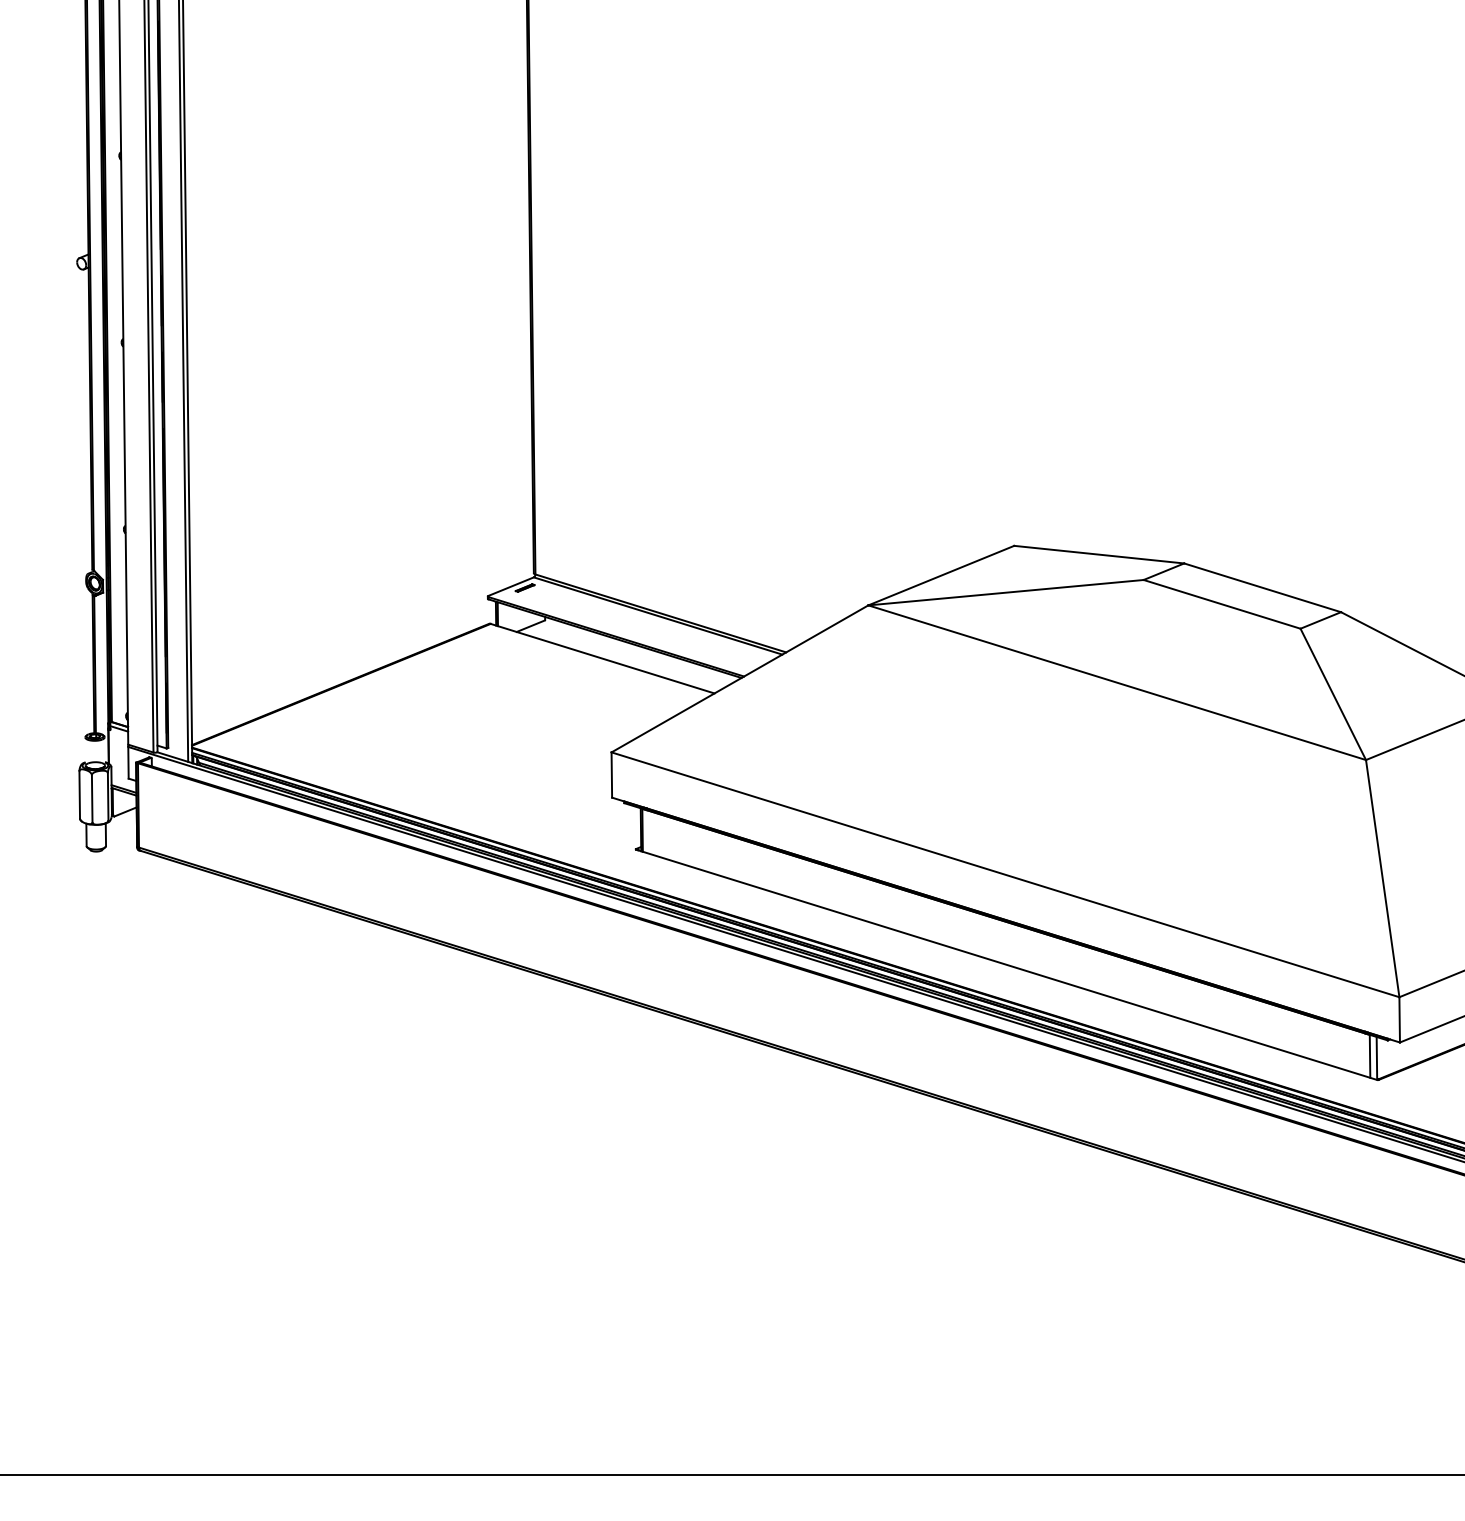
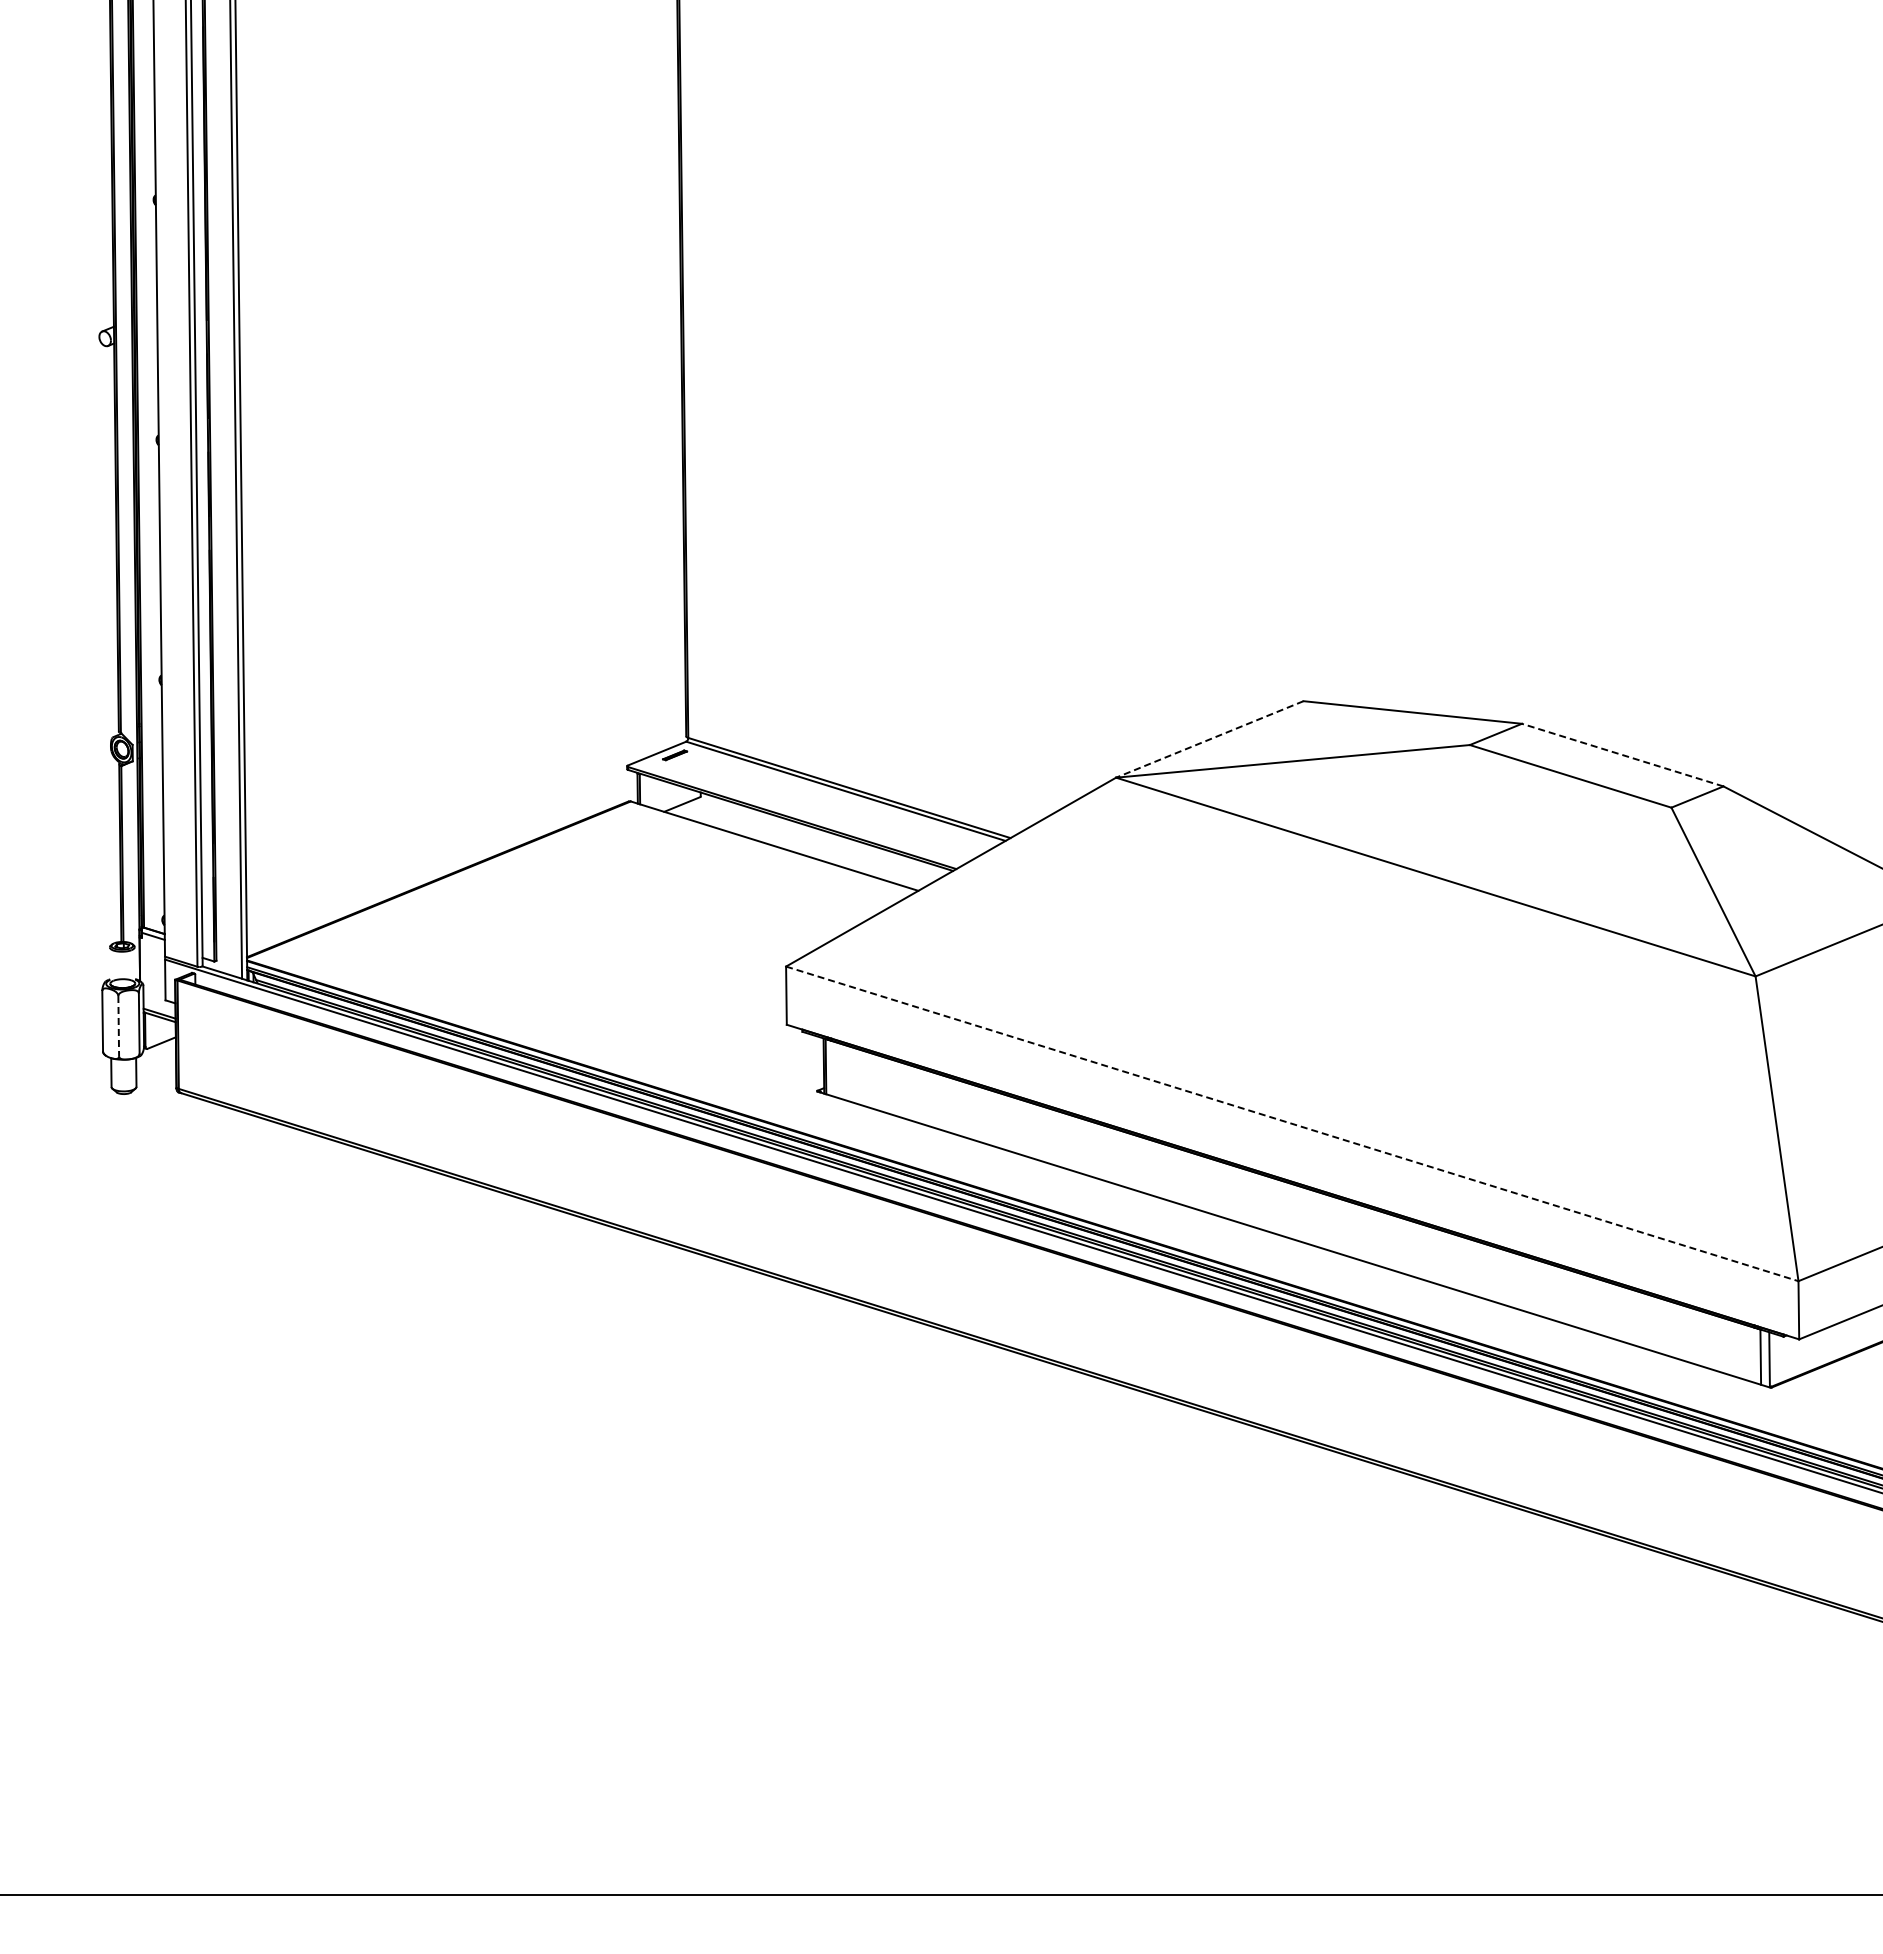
line: (941, 575) -> (1209, 739), solid -> dashed
line: (1262, 588) -> (1622, 755), solid -> dashed
line: (92, 799) -> (118, 1026), solid -> dashed
line: (1005, 875) -> (1292, 1124), solid -> dashed

